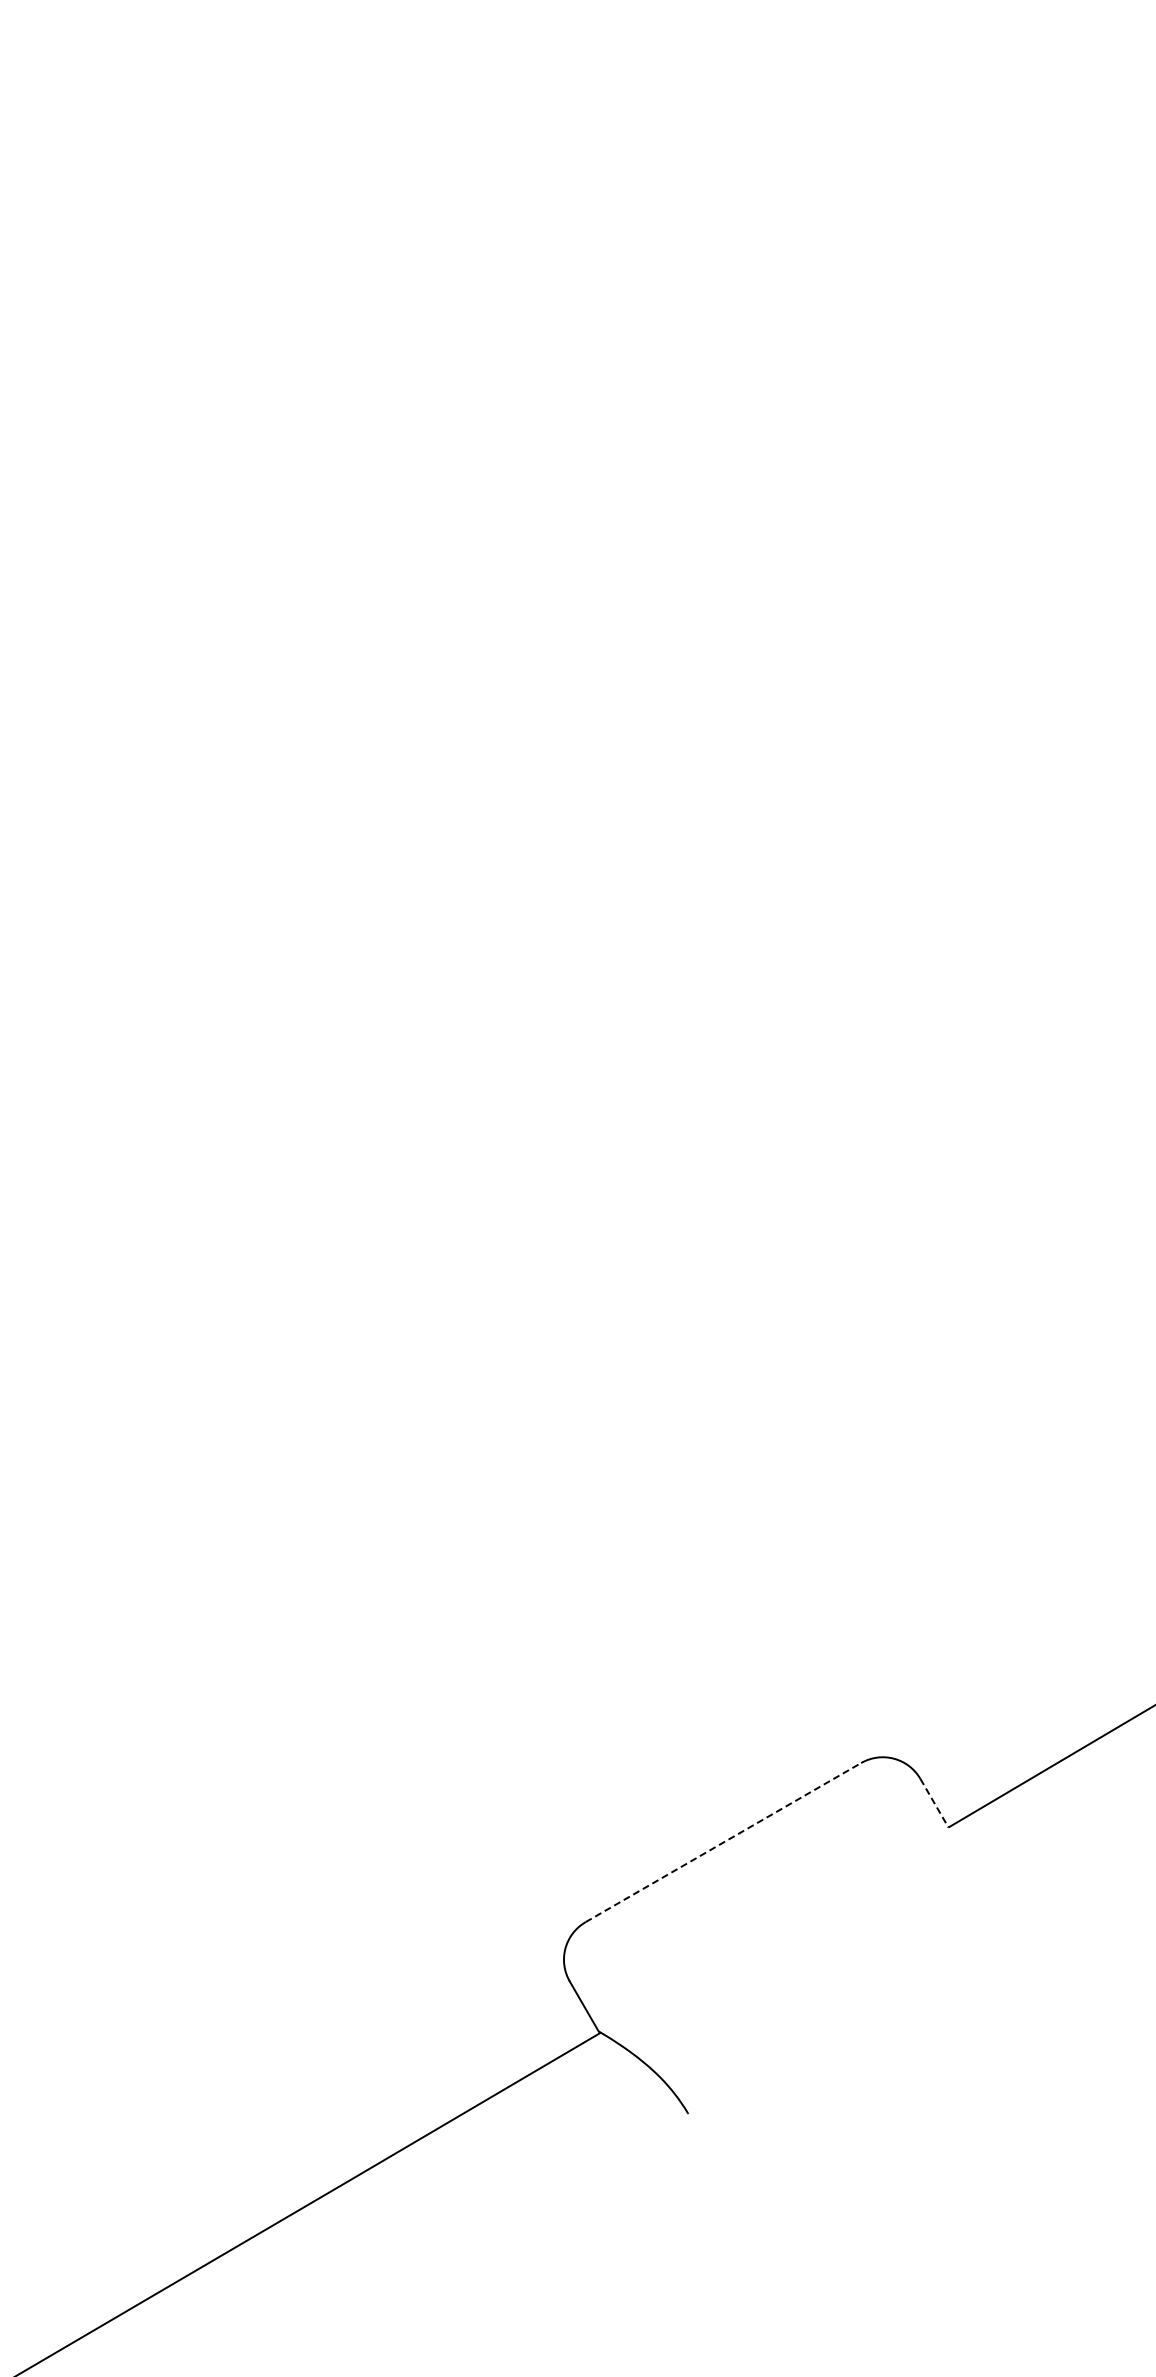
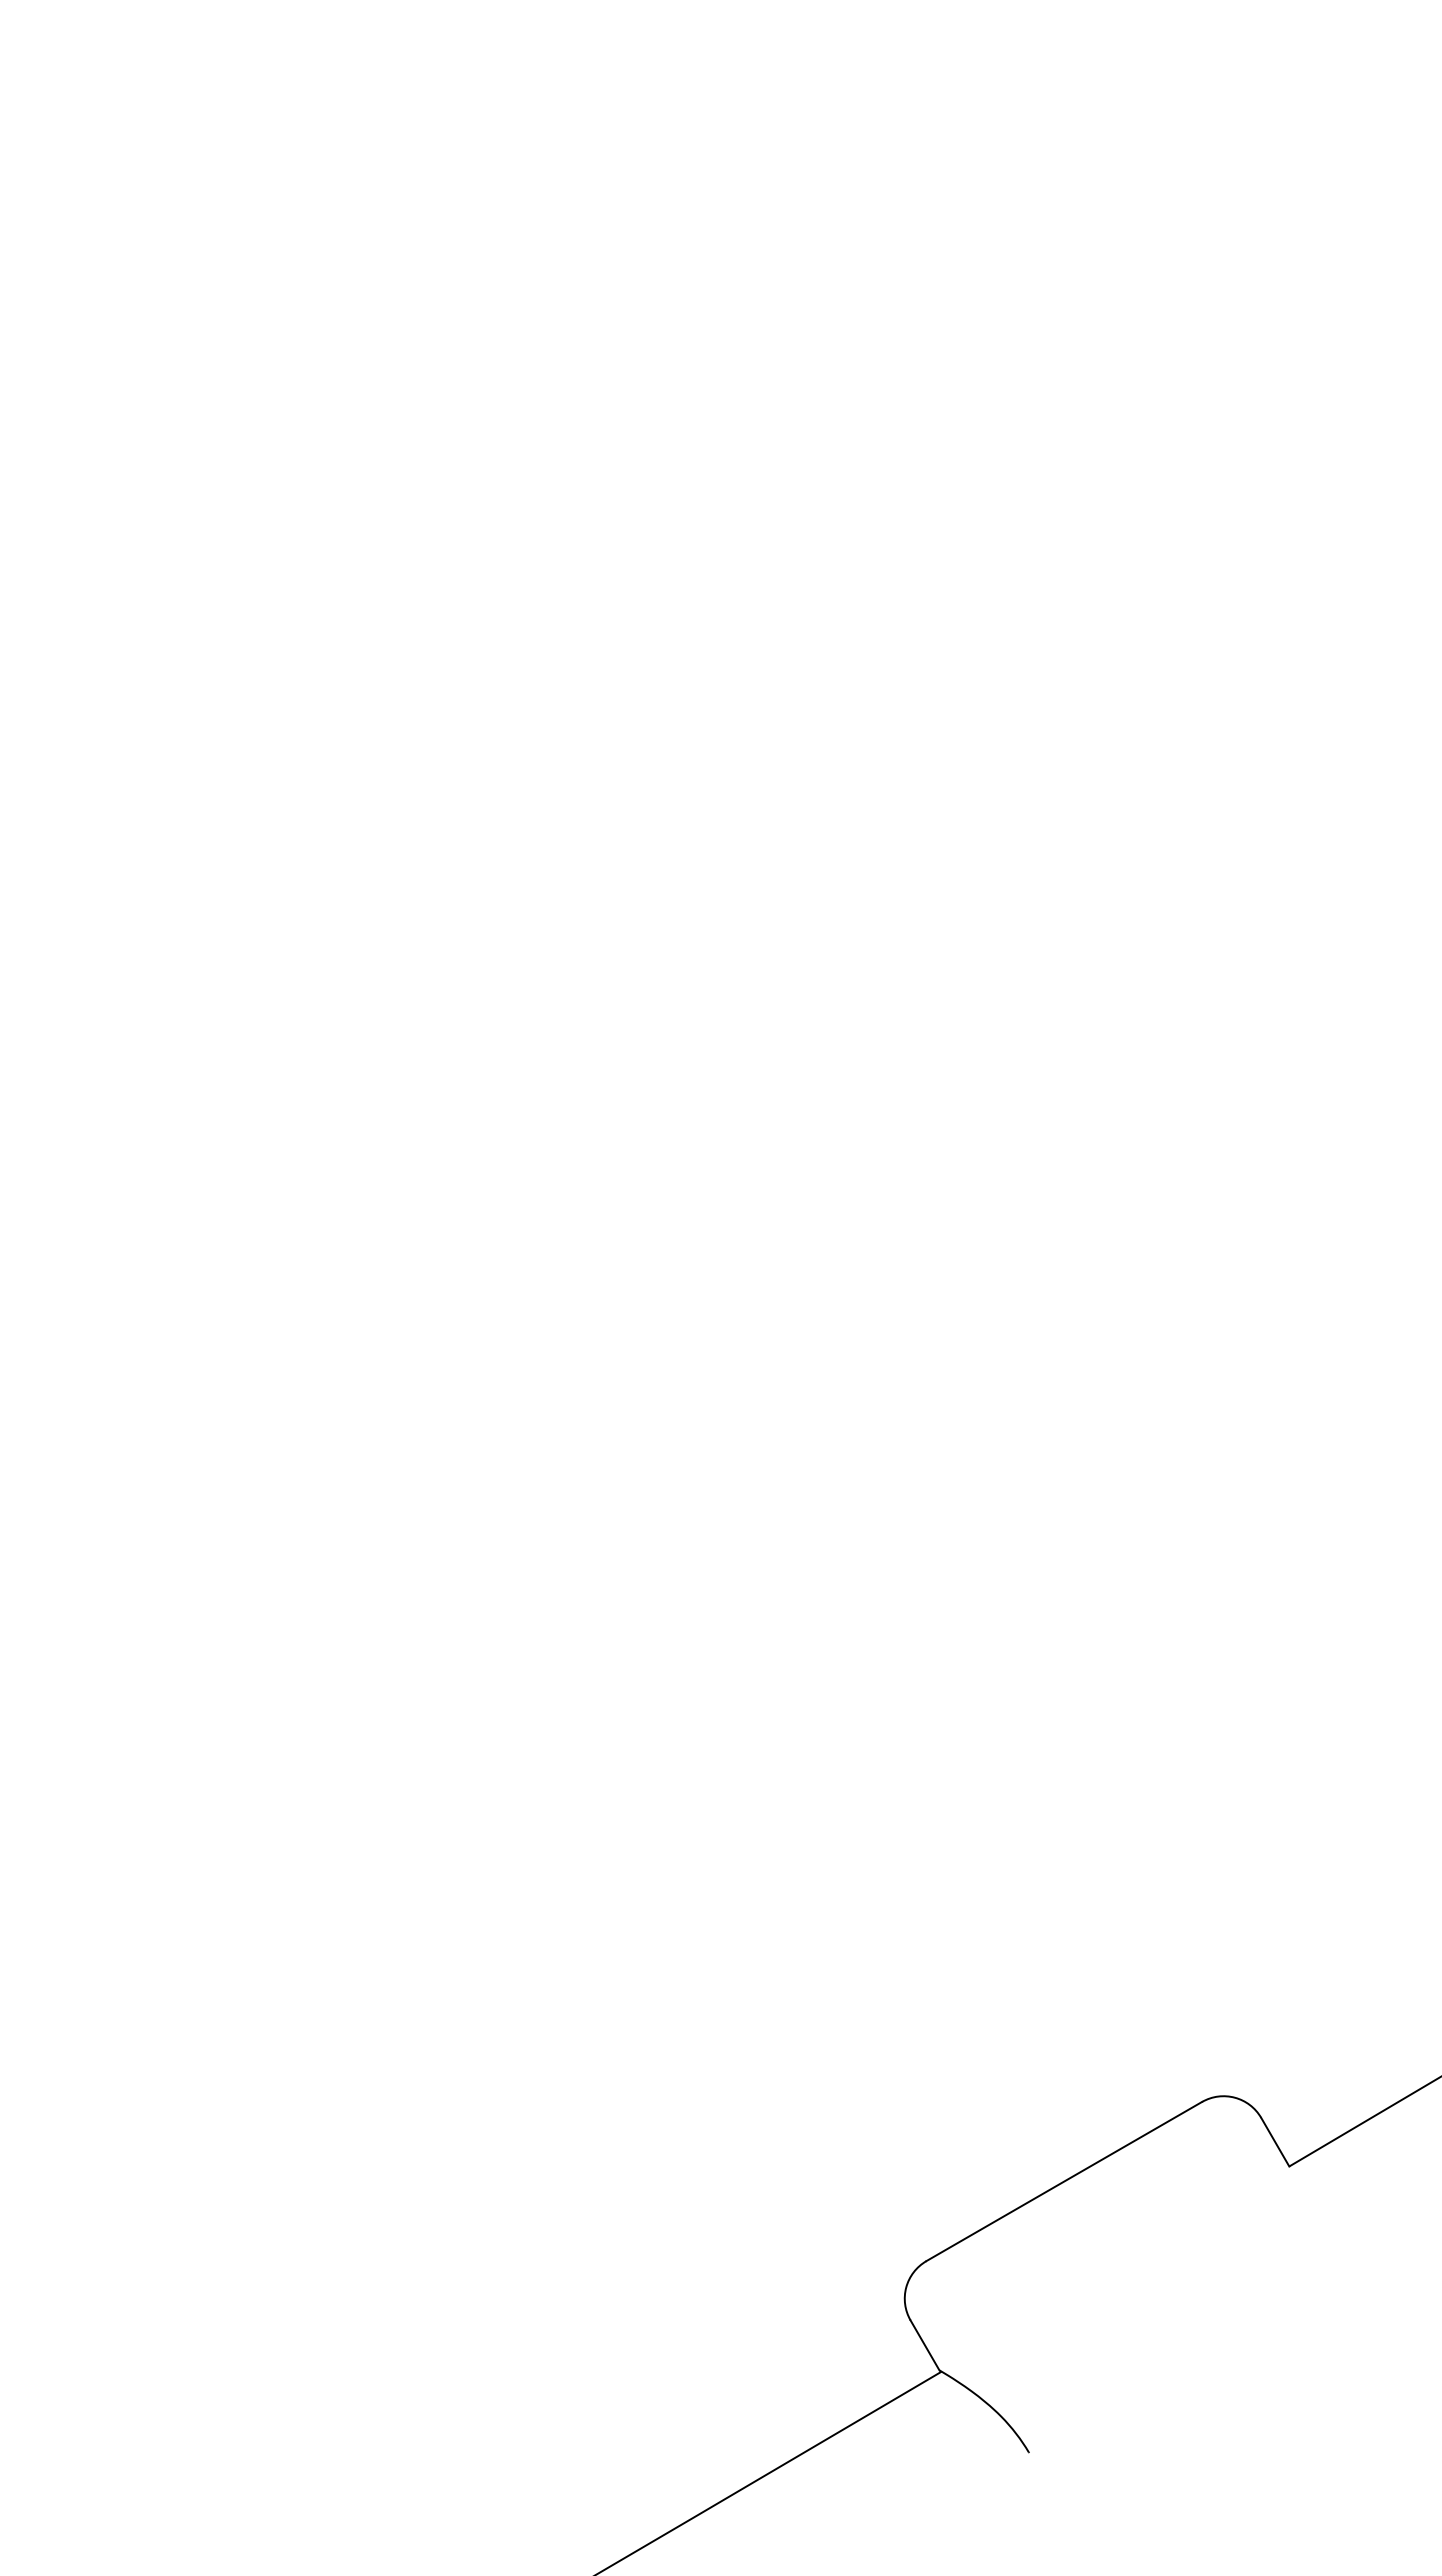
line: (934, 1803) -> (1275, 2142), dashed -> solid
line: (723, 1842) -> (1064, 2181), dashed -> solid

